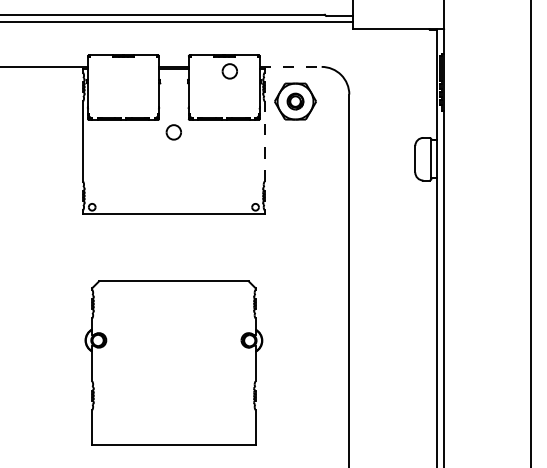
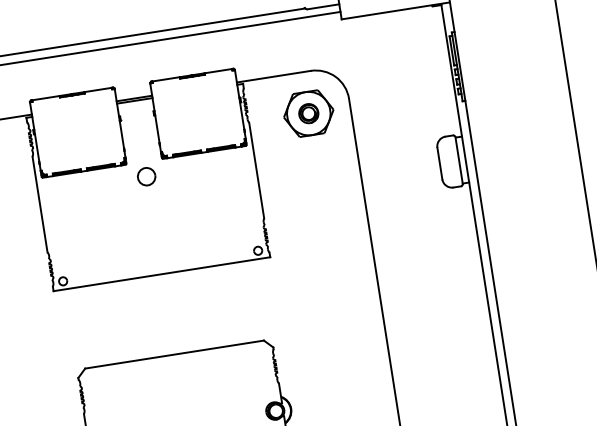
line: (290, 66) -> (273, 76), dashed -> solid
part: (229, 71) -> (201, 93), removed
part: (295, 101) -> (308, 113), moved
line: (264, 140) -> (256, 169), dashed -> solid

